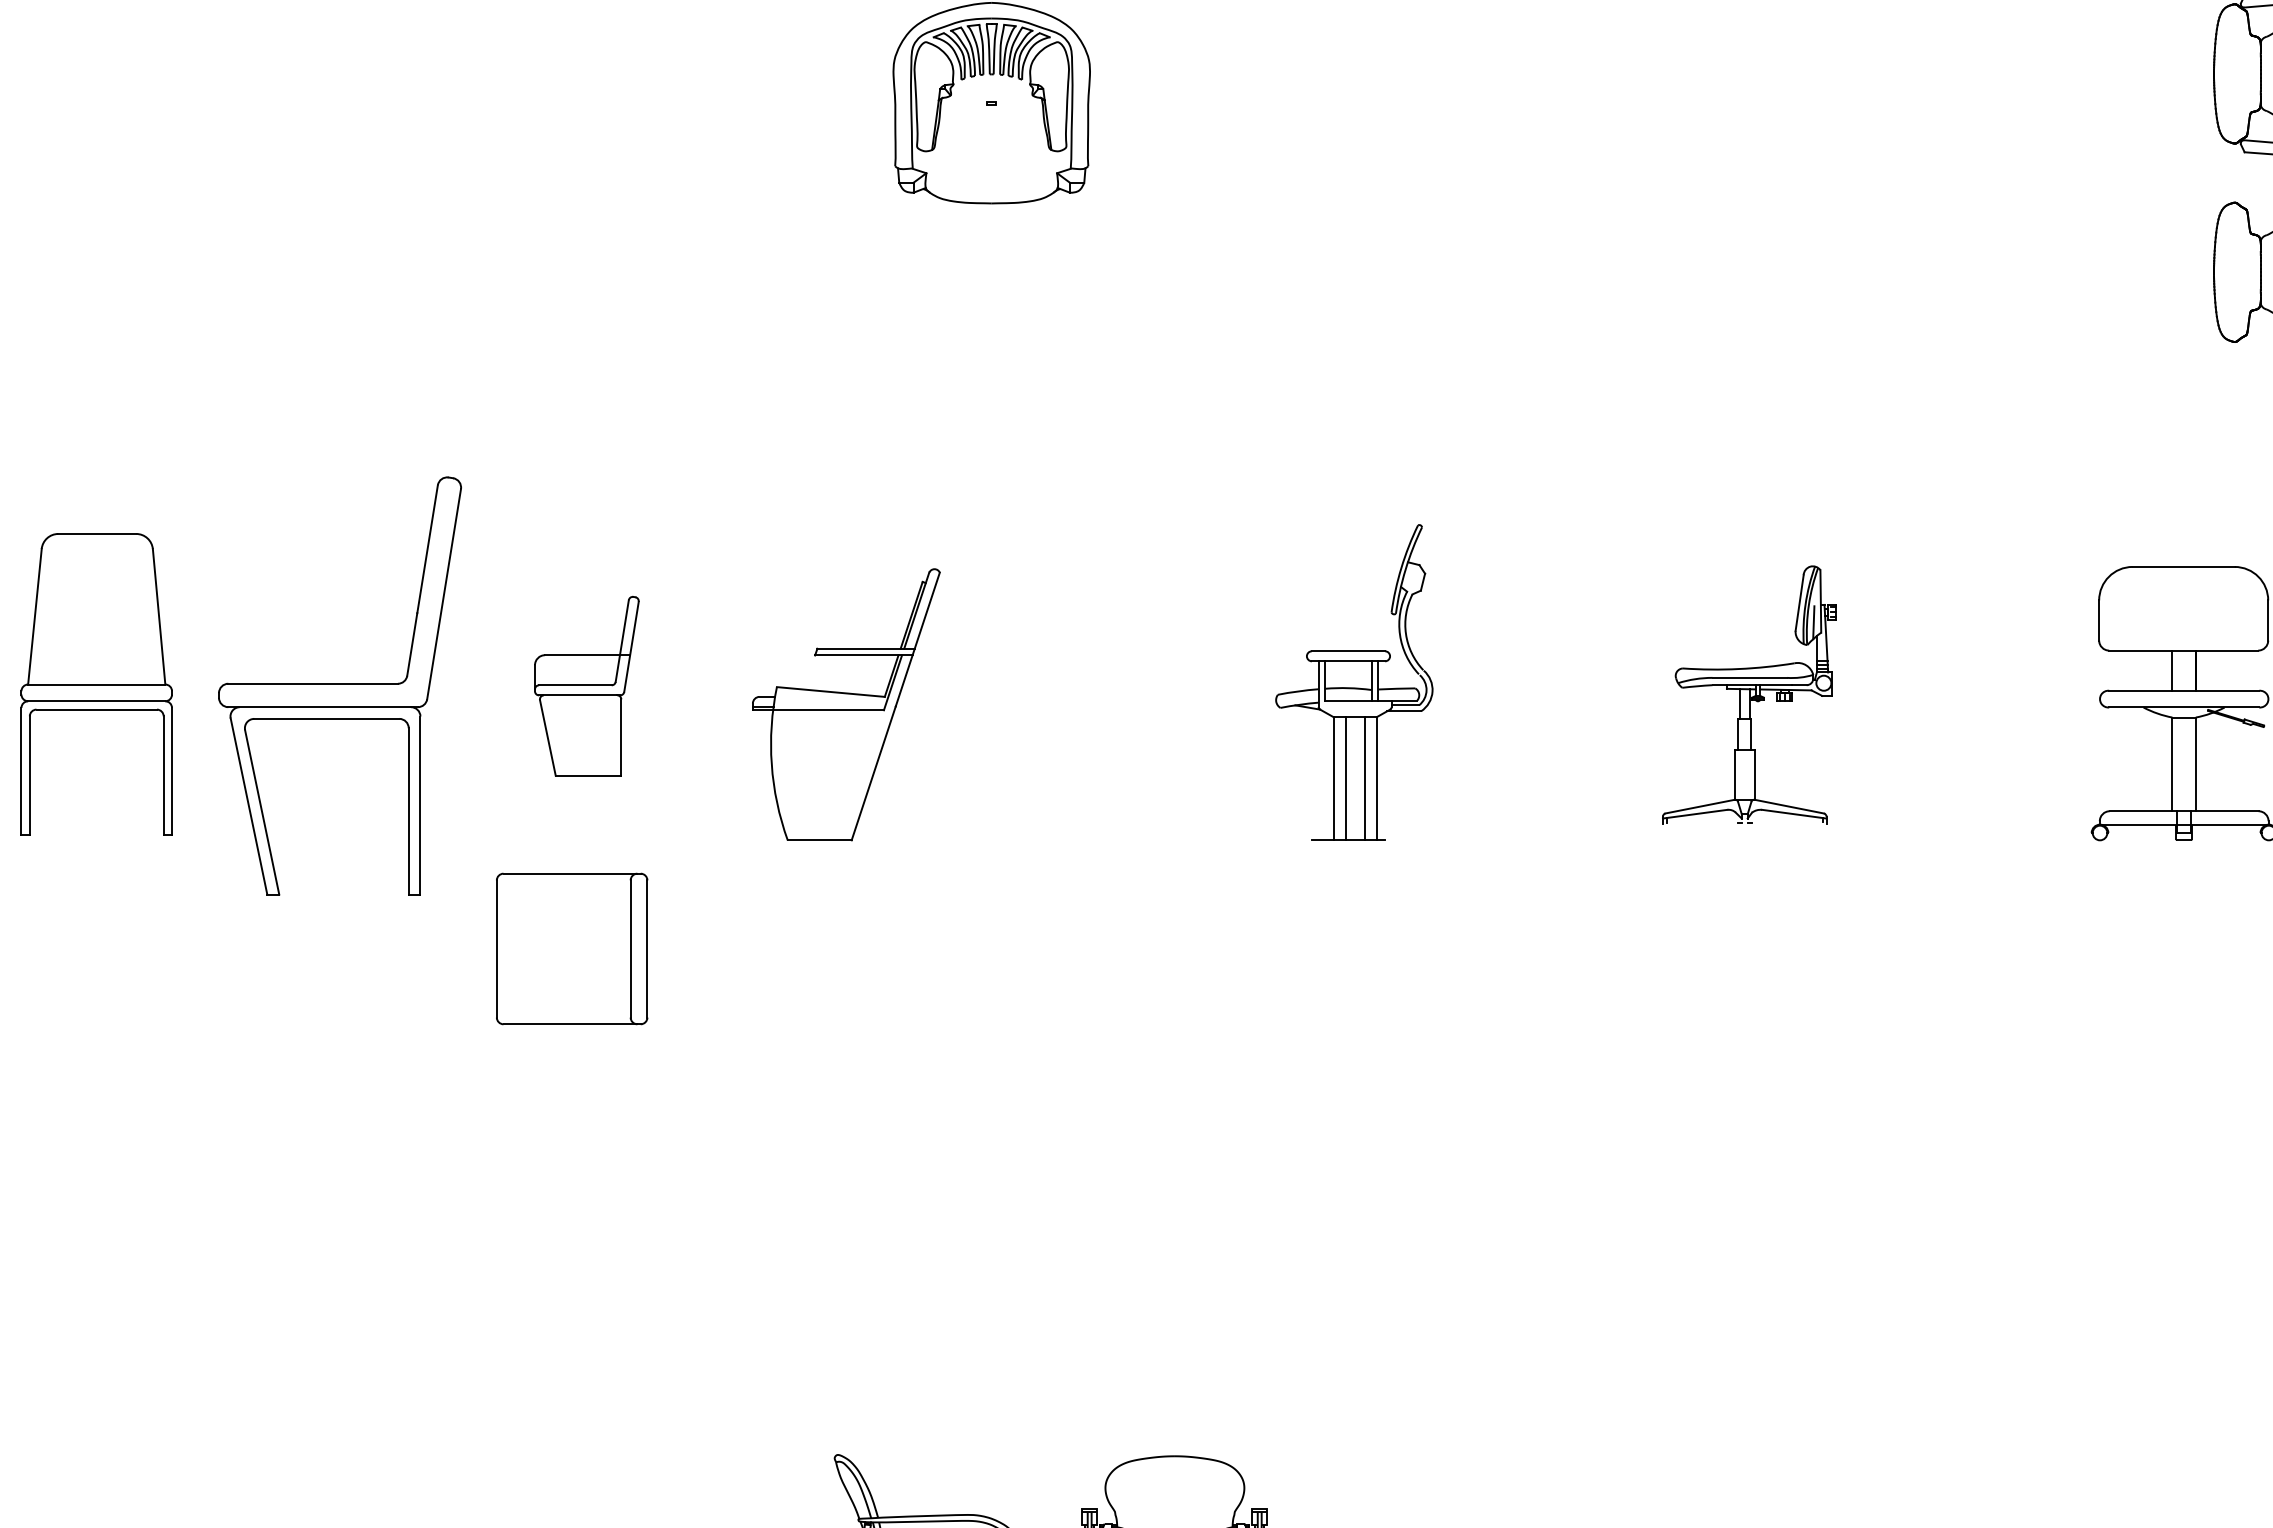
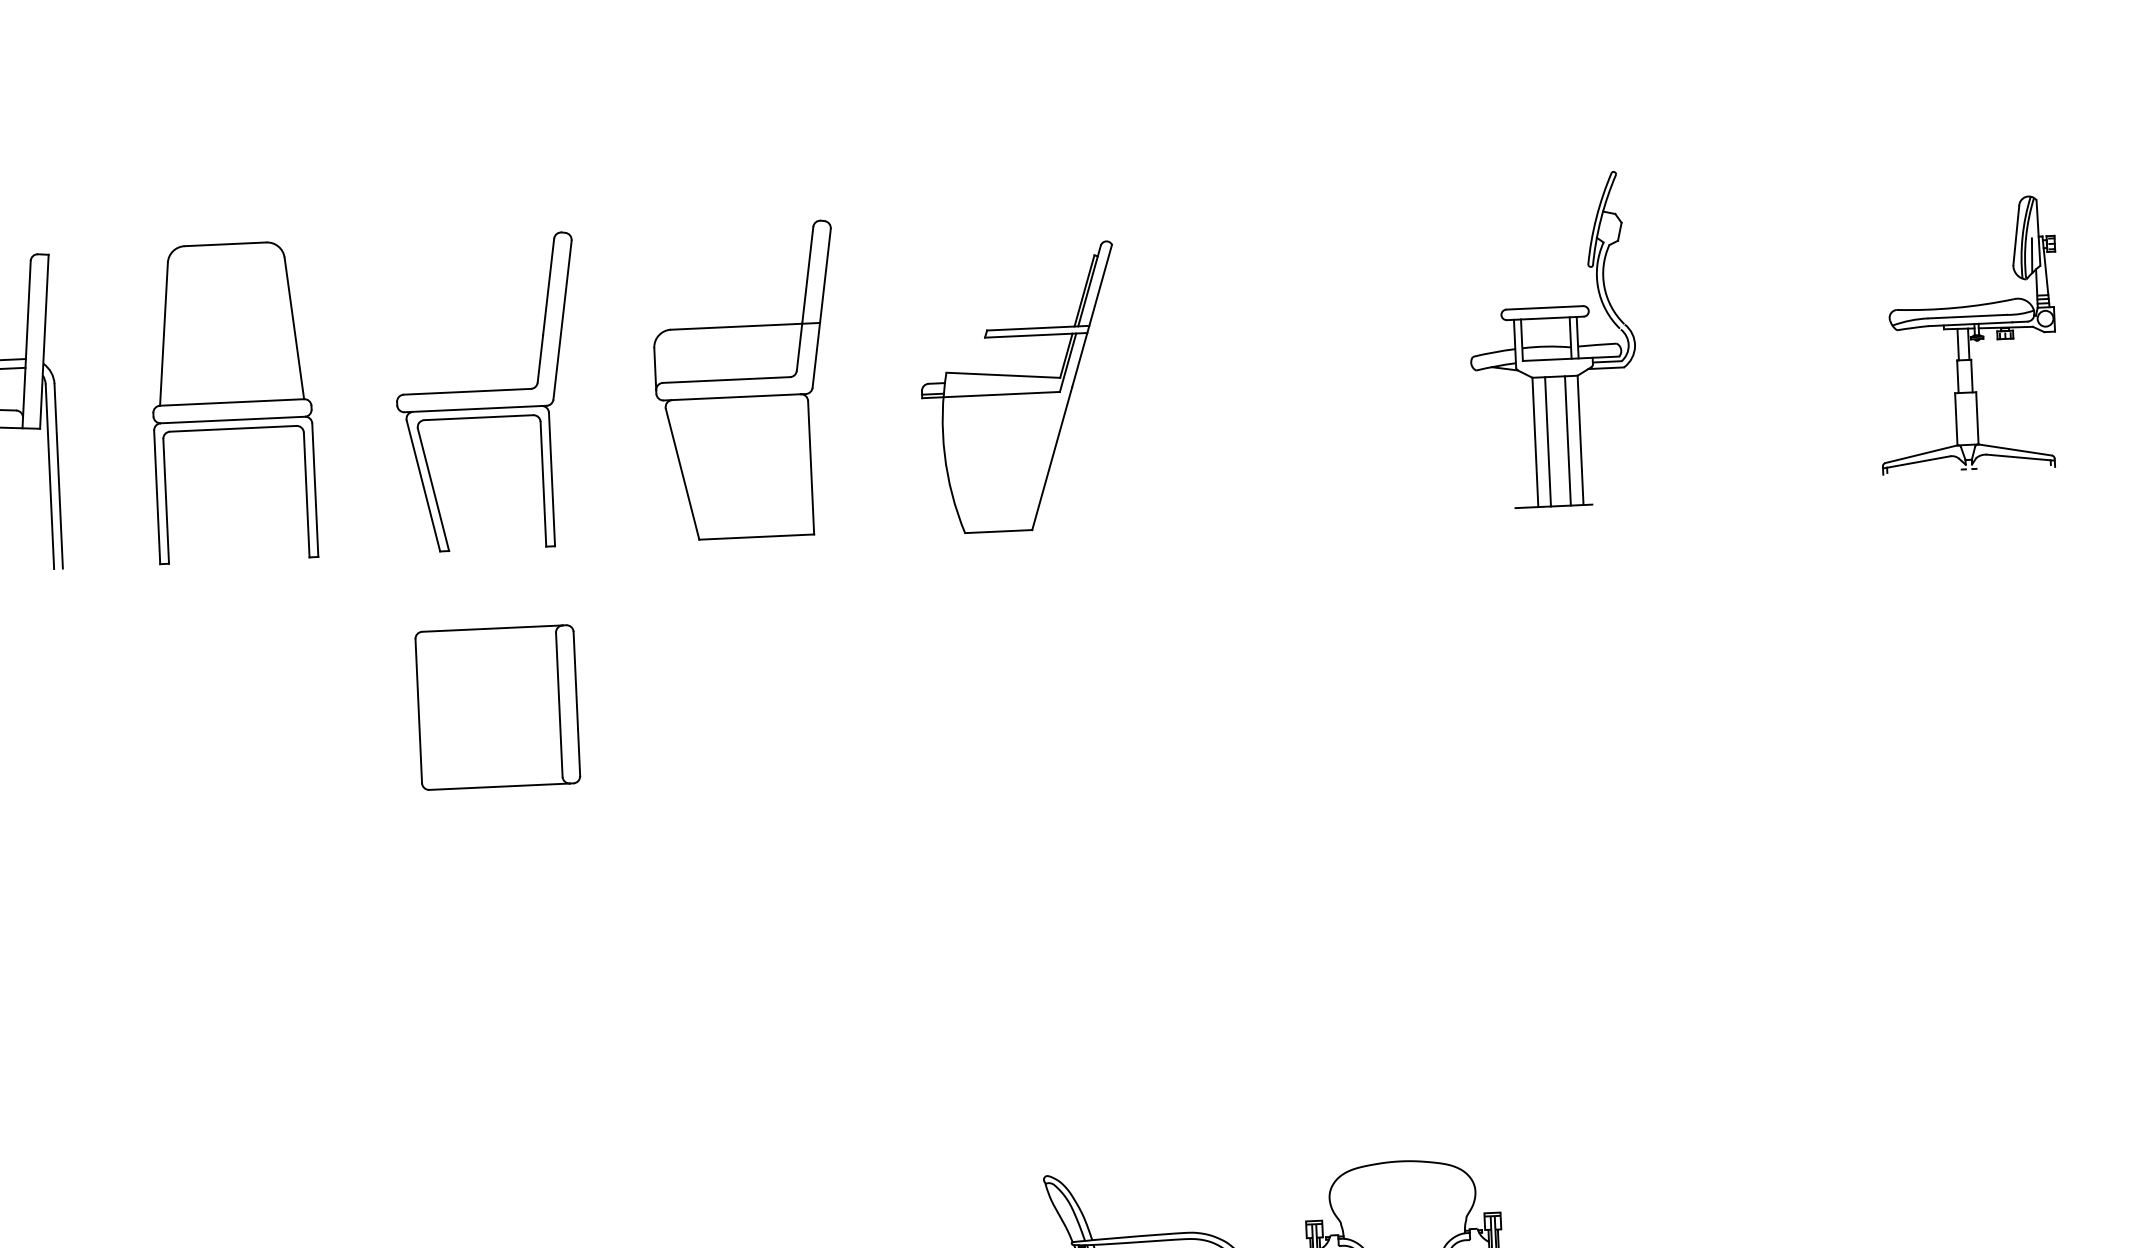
part: (339, 686) -> (487, 392), size x0.71
part: (586, 686) -> (746, 381), size x1.67
part: (572, 948) -> (498, 707), moved

